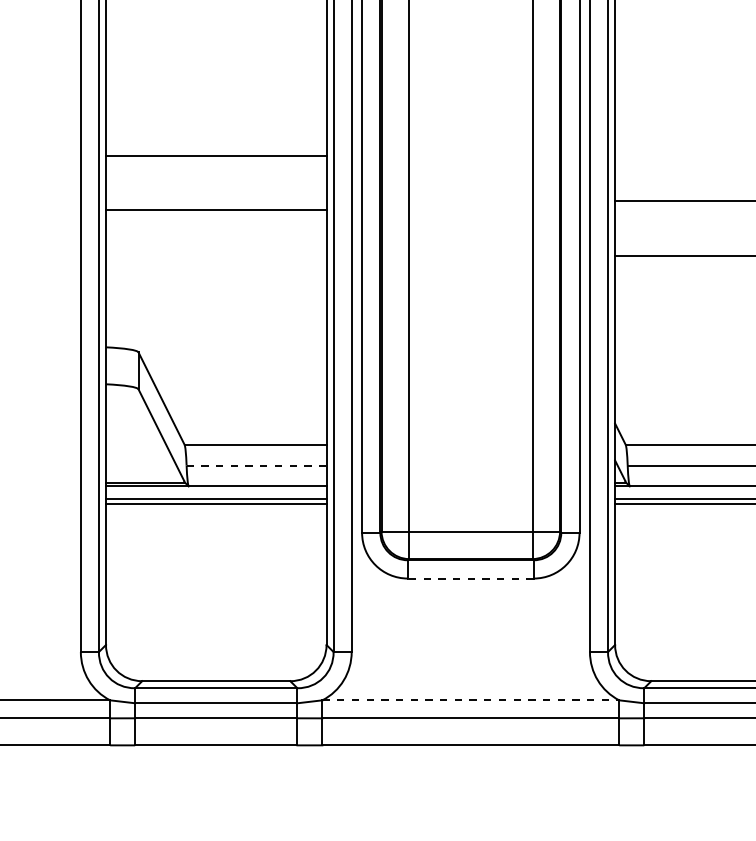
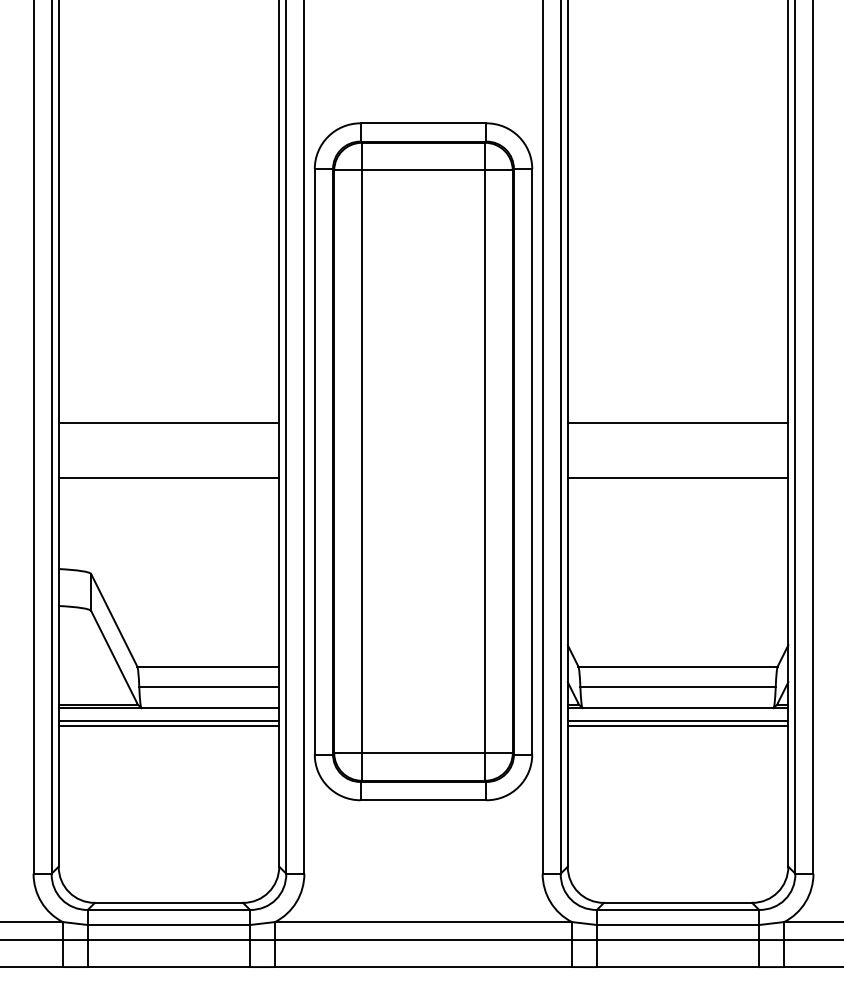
line: (215, 155) -> (168, 422), moved
line: (215, 209) -> (168, 477), moved
line: (256, 465) -> (209, 687), dashed -> solid
line: (470, 578) -> (423, 800), dashed -> solid
line: (471, 700) -> (424, 922), dashed -> solid

